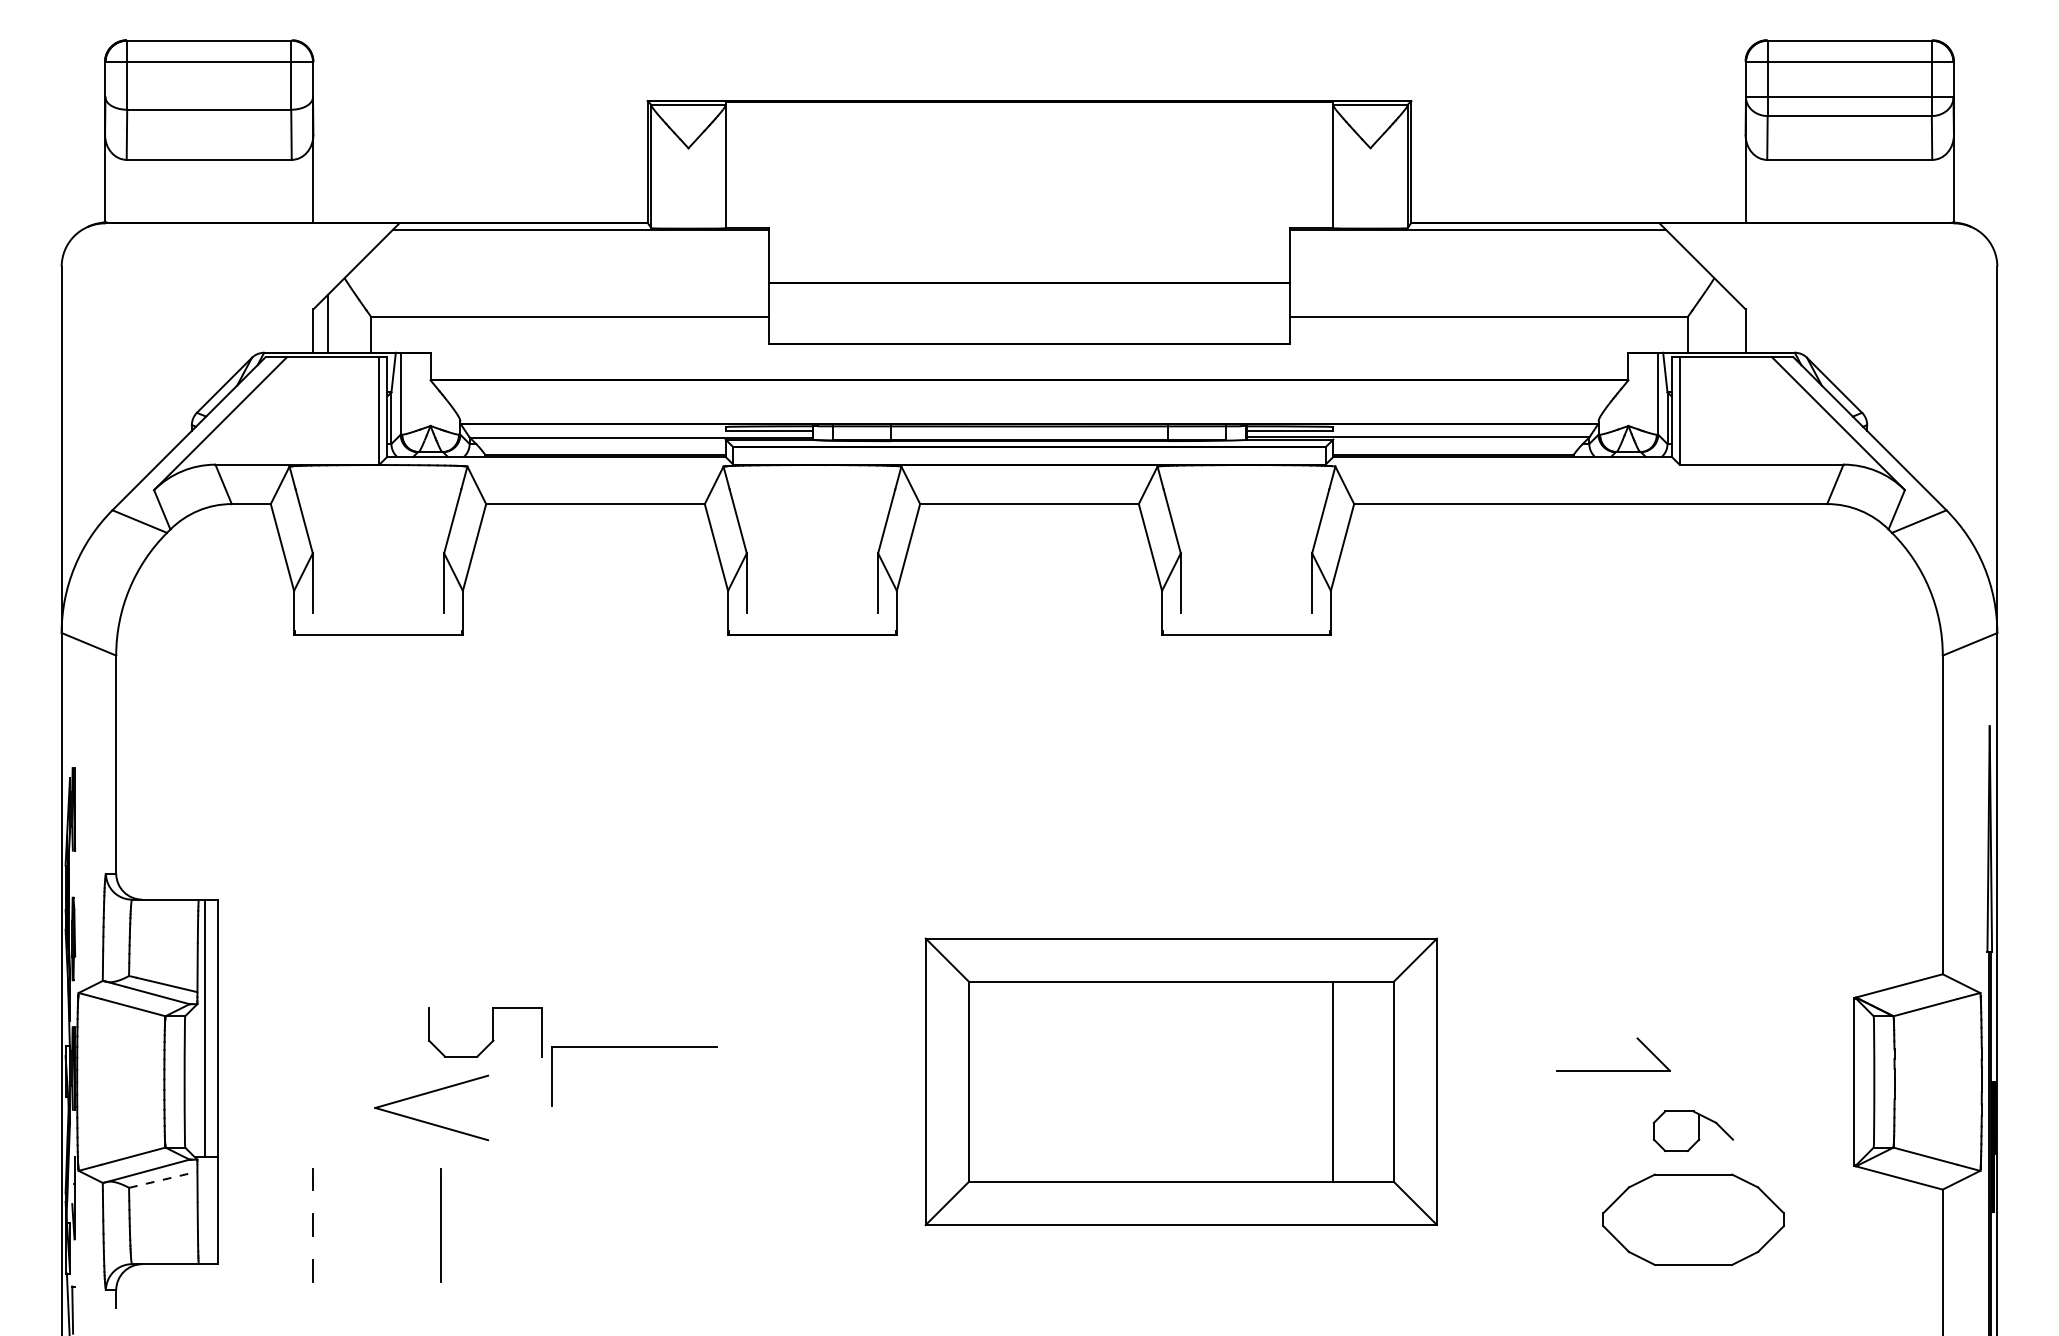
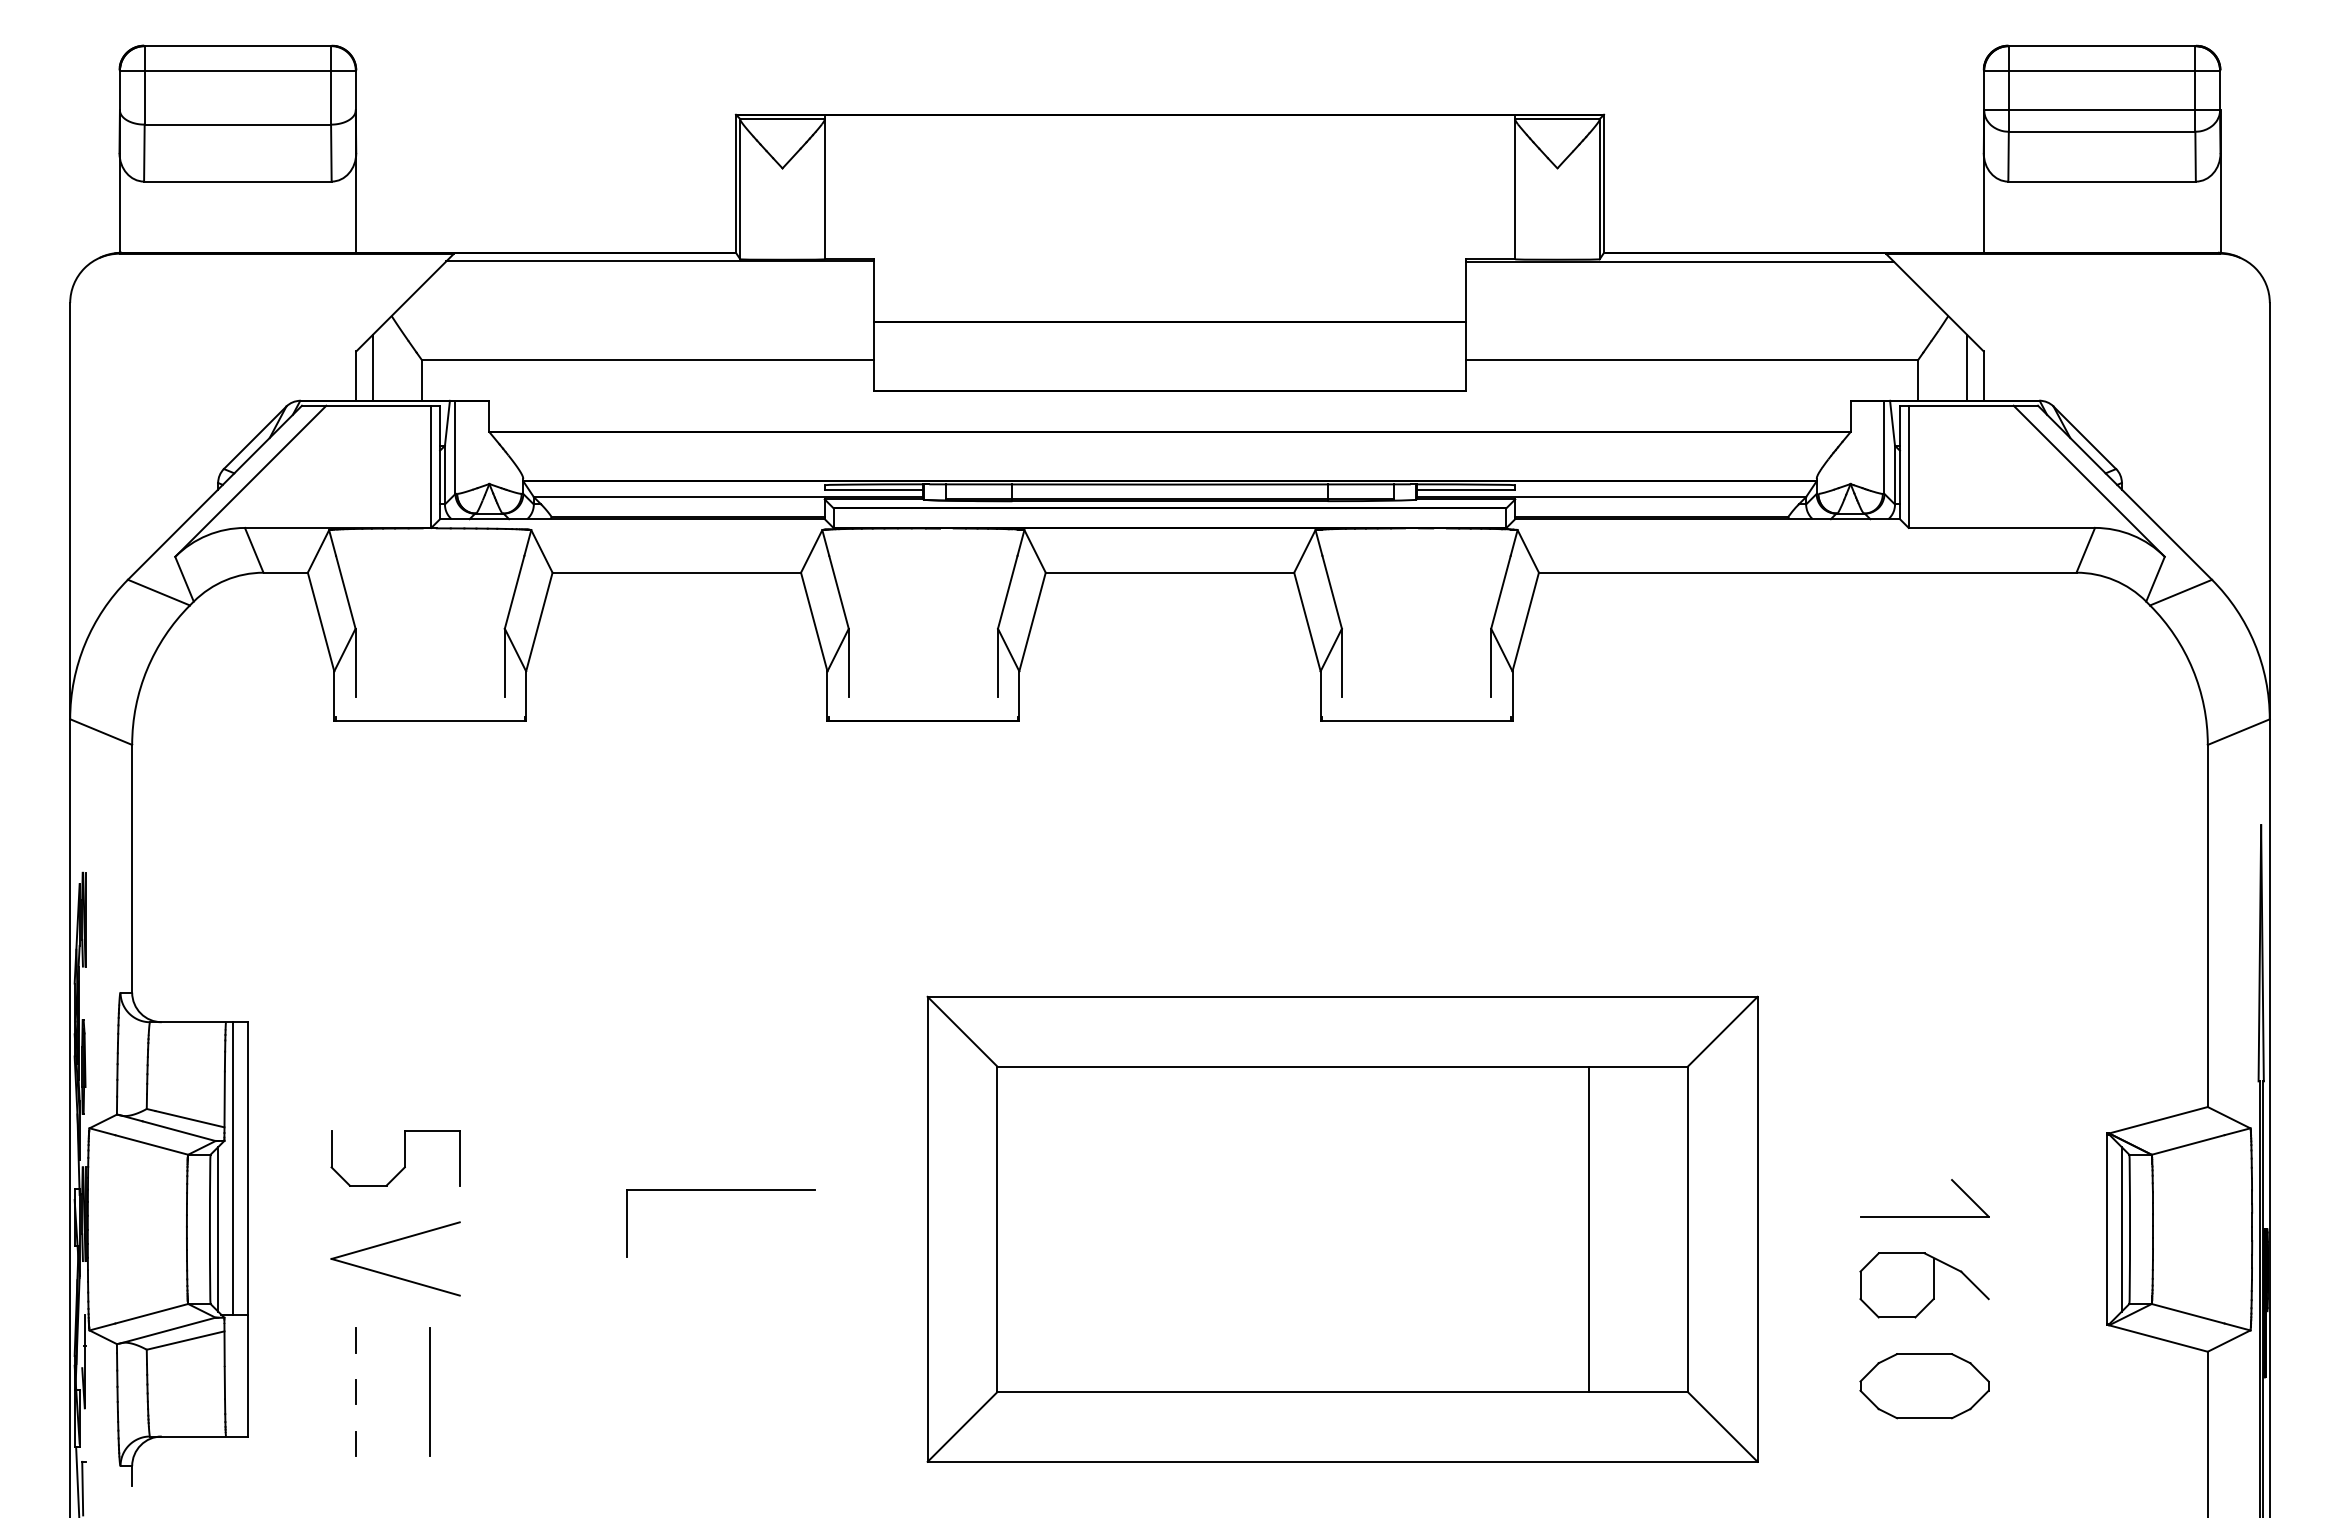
line: (1731, 323) -> (1967, 367), added
part: (493, 1032) -> (404, 1158), moved
part: (1613, 1070) -> (1924, 1216), moved
part: (1181, 1081) -> (1342, 1228), size x1.43
line: (192, 1082) -> (218, 1229), added
line: (1866, 1082) -> (2121, 1229), added
part: (427, 1094) -> (390, 1243), moved
part: (1693, 1131) -> (1924, 1285), size x1.43
line: (163, 1179) -> (185, 1340), dashed -> solid
part: (1693, 1220) -> (1924, 1386), size x0.62
line: (440, 1224) -> (429, 1391), moved

